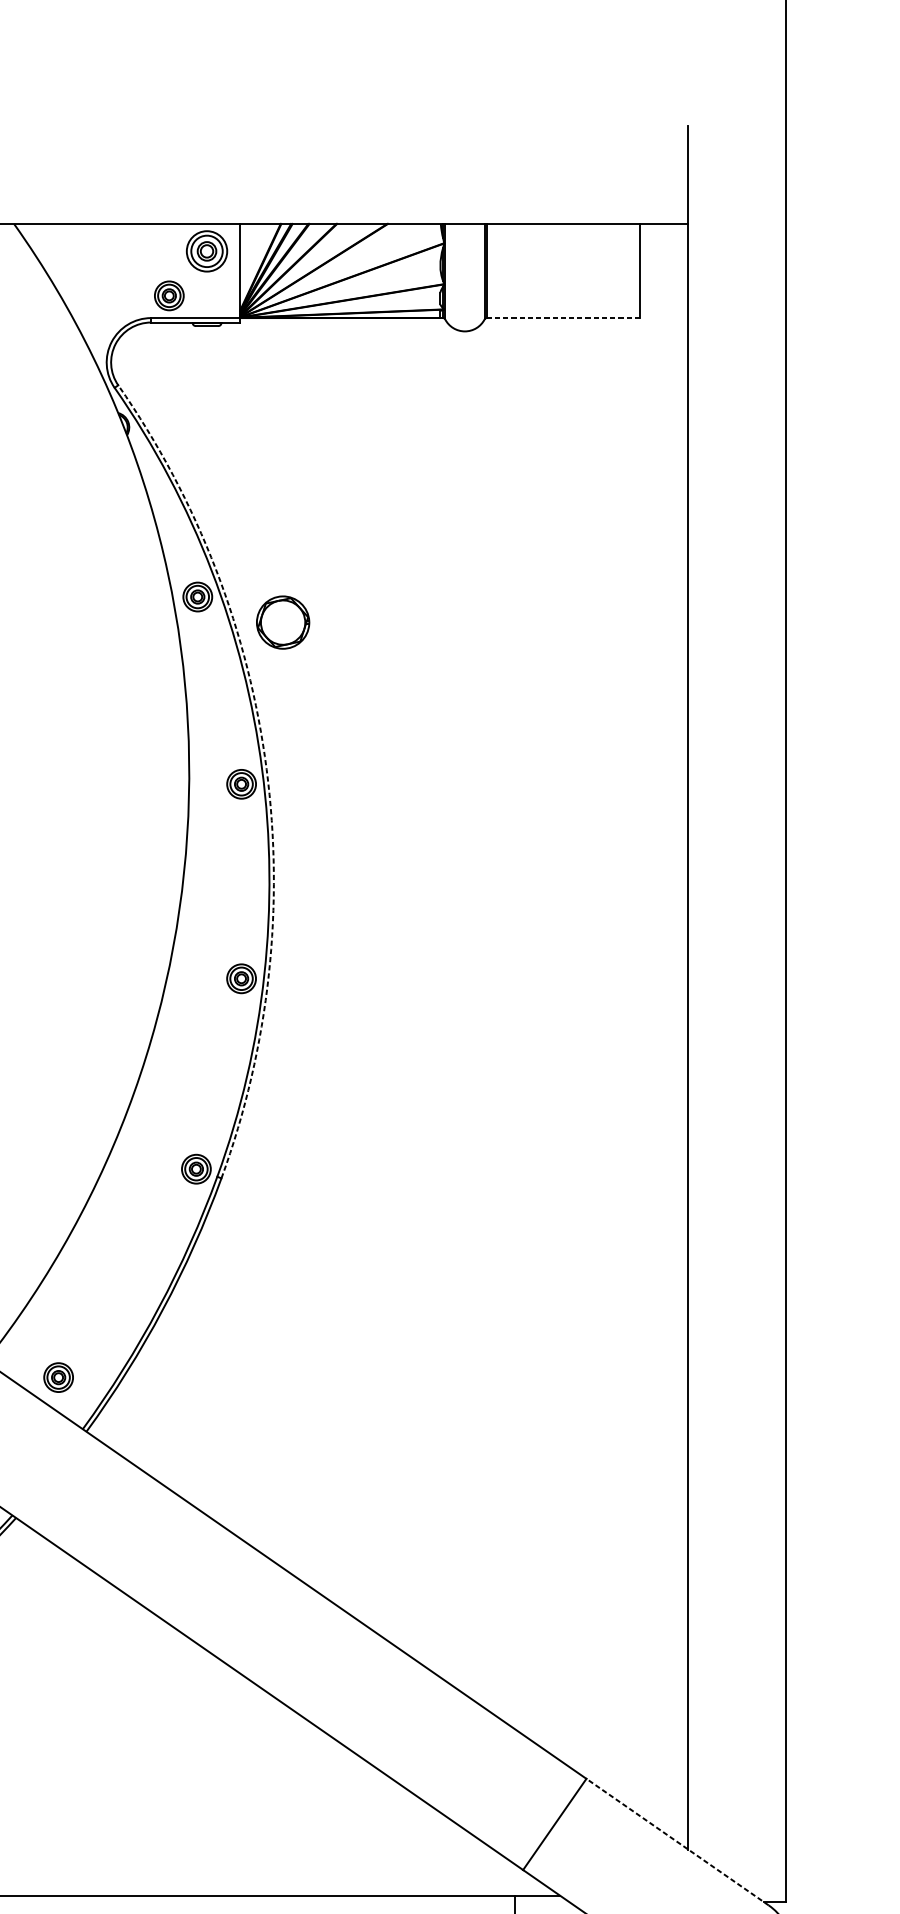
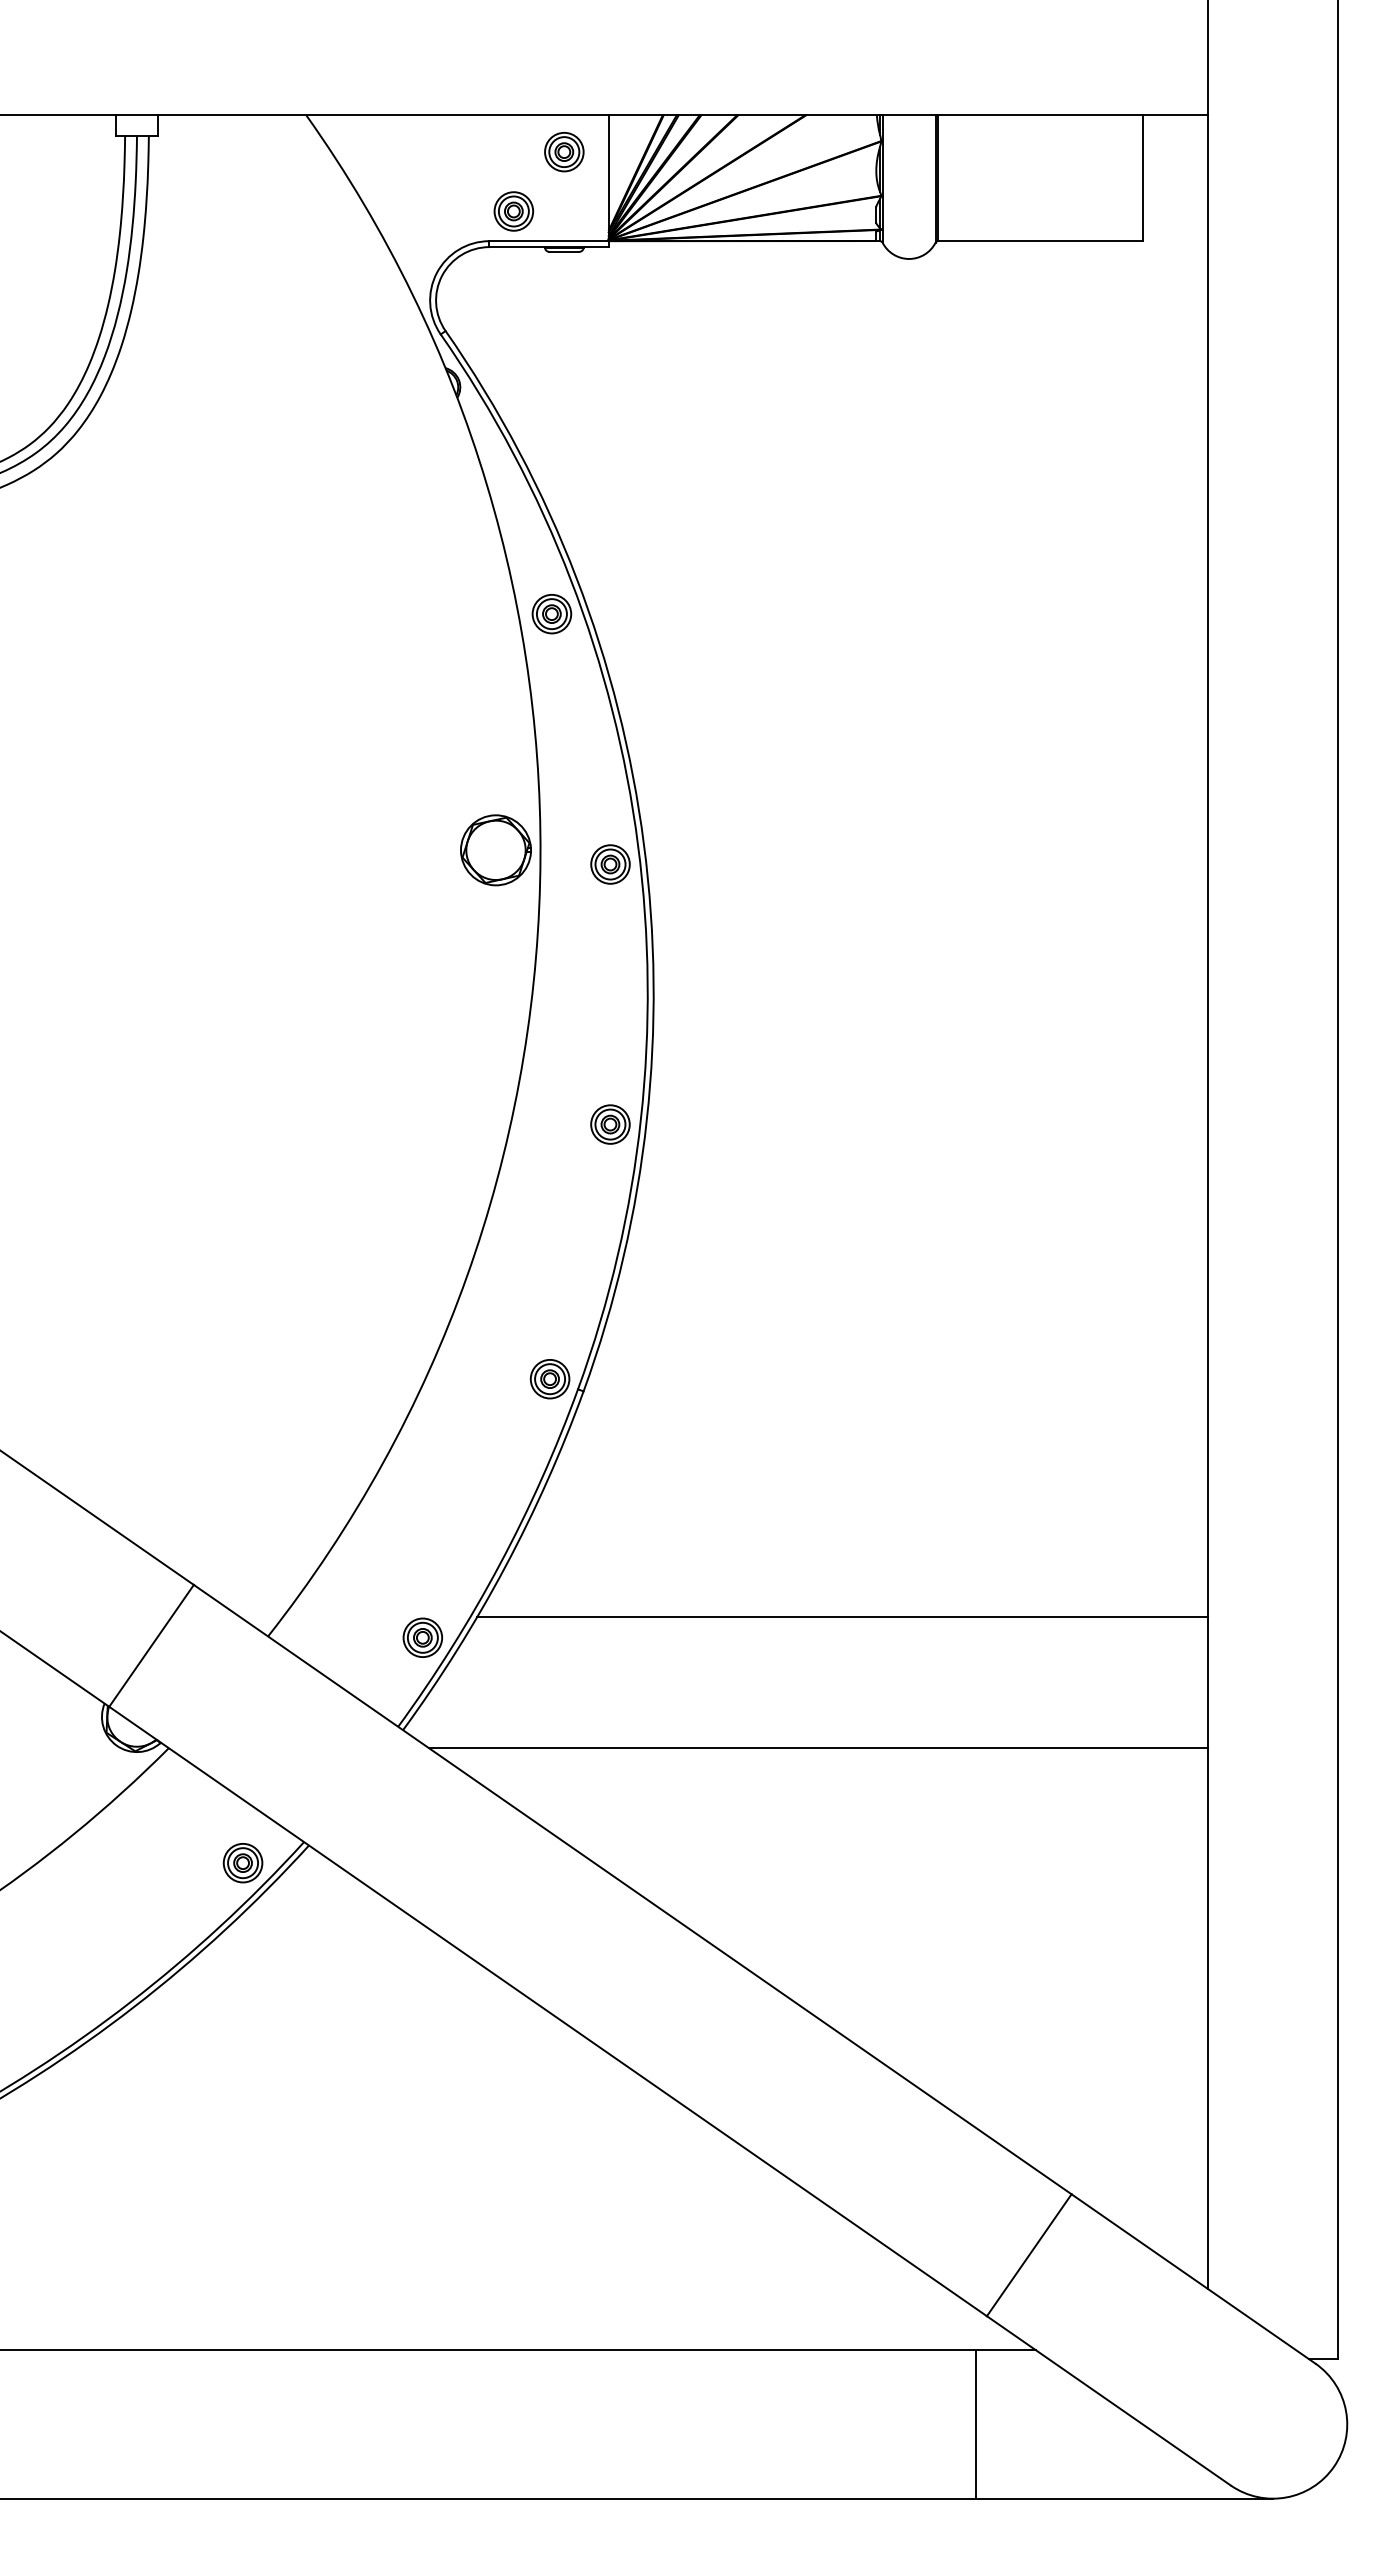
part: (207, 251) -> (564, 152), size x0.71
line: (563, 318) -> (1041, 241), dashed -> solid
part: (282, 622) -> (495, 850), moved
arc: (266, 769) -> (643, 844), dashed -> solid
line: (415, 1347) -> (842, 1617), added
part: (58, 1377) -> (422, 1637), moved
line: (396, 1444) -> (817, 1747), added
line: (677, 1841) -> (1193, 2278), dashed -> solid

